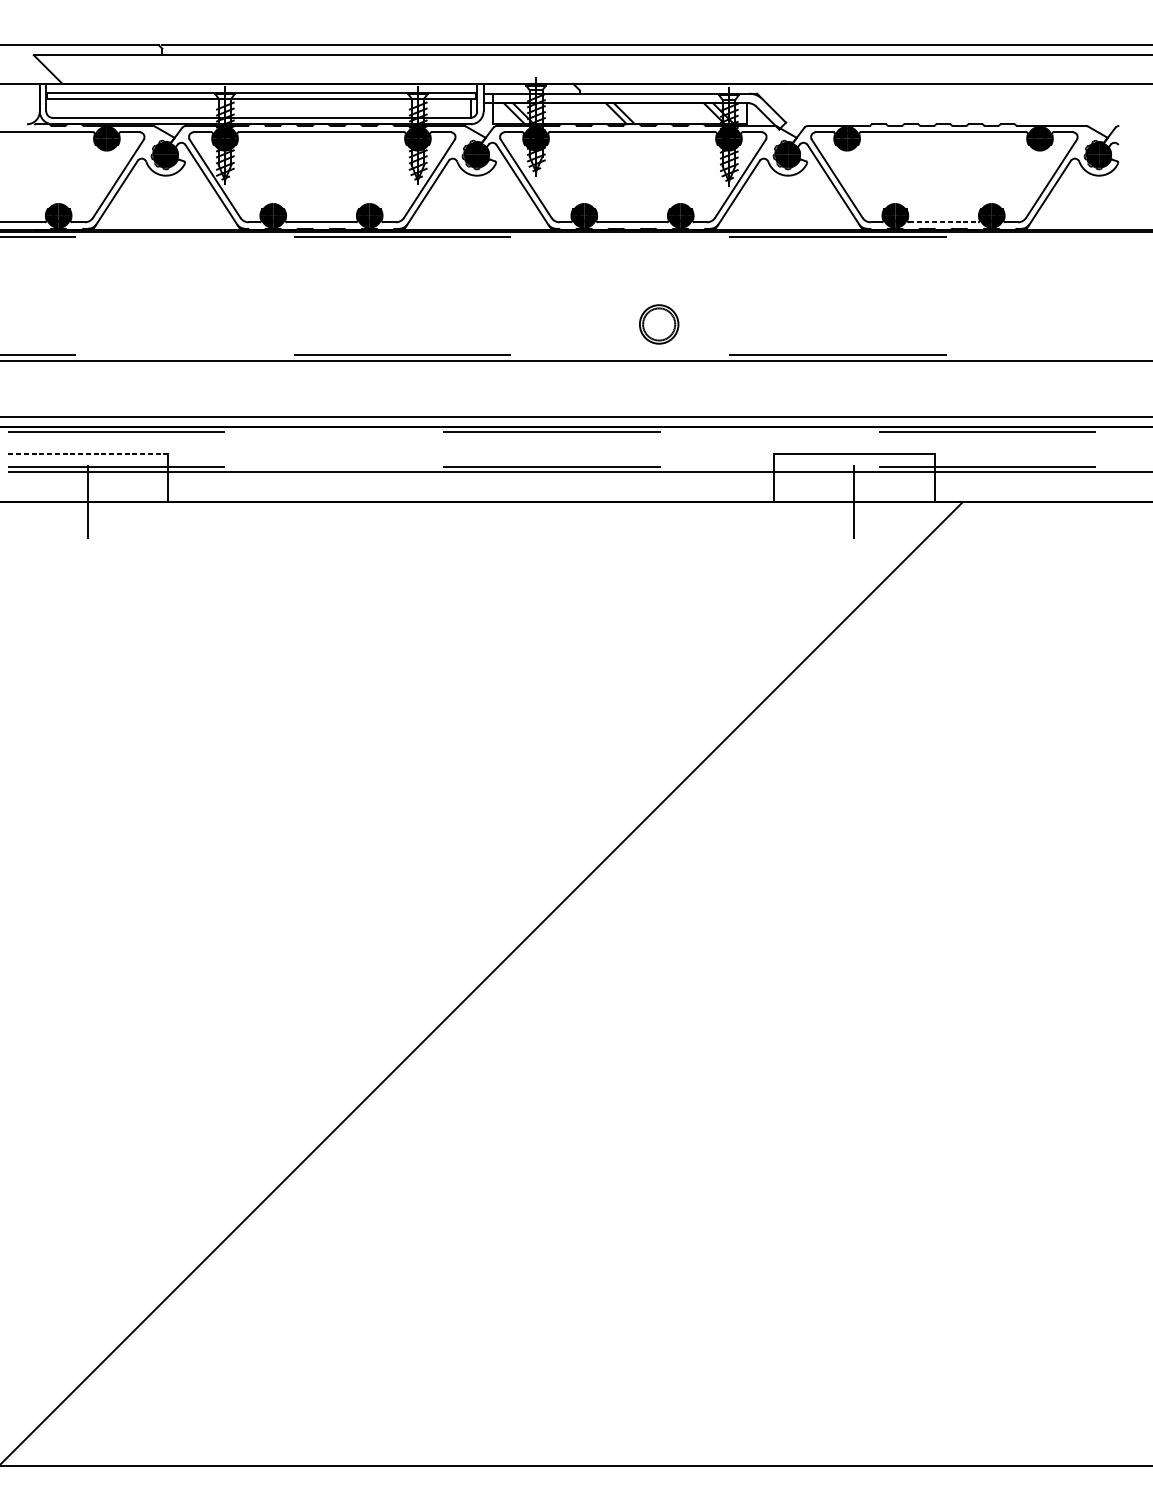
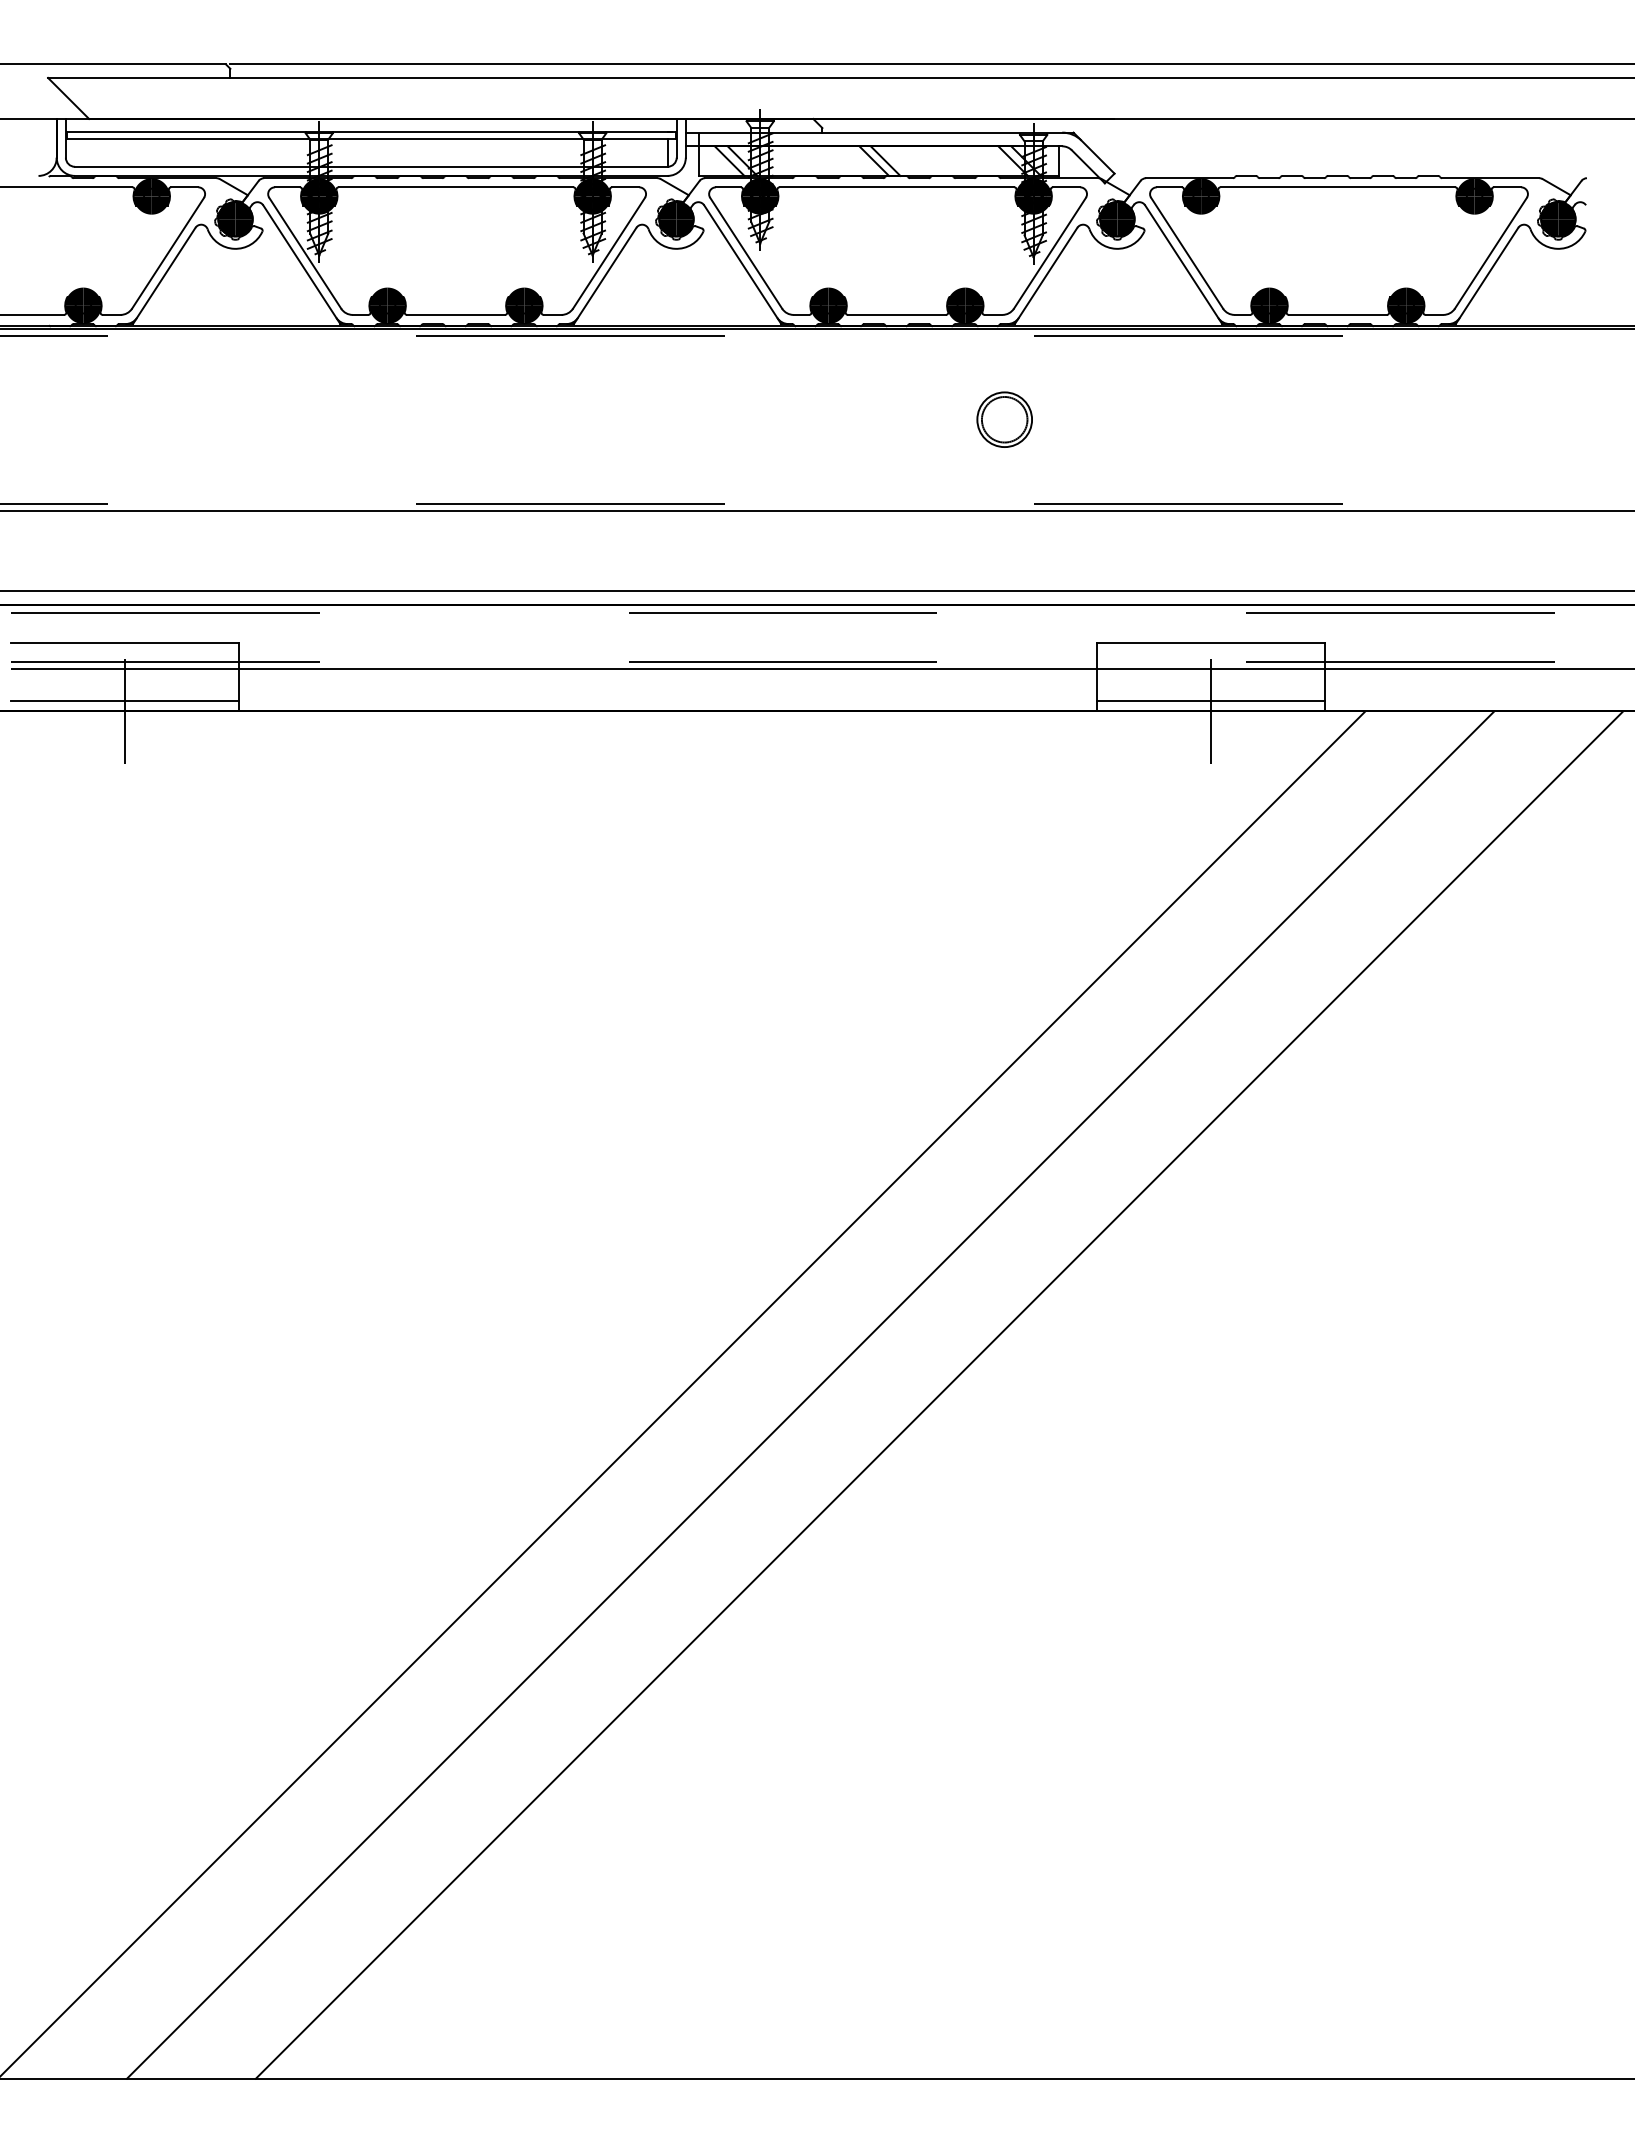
line: (944, 222) -> (1338, 314), dashed -> solid
part: (659, 324) -> (1004, 419), moved
line: (88, 454) -> (125, 643), dashed -> solid
line: (88, 494) -> (125, 700), added
line: (854, 494) -> (1211, 700), added
line: (571, 983) -> (810, 1394), added
line: (662, 983) -> (939, 1394), added

